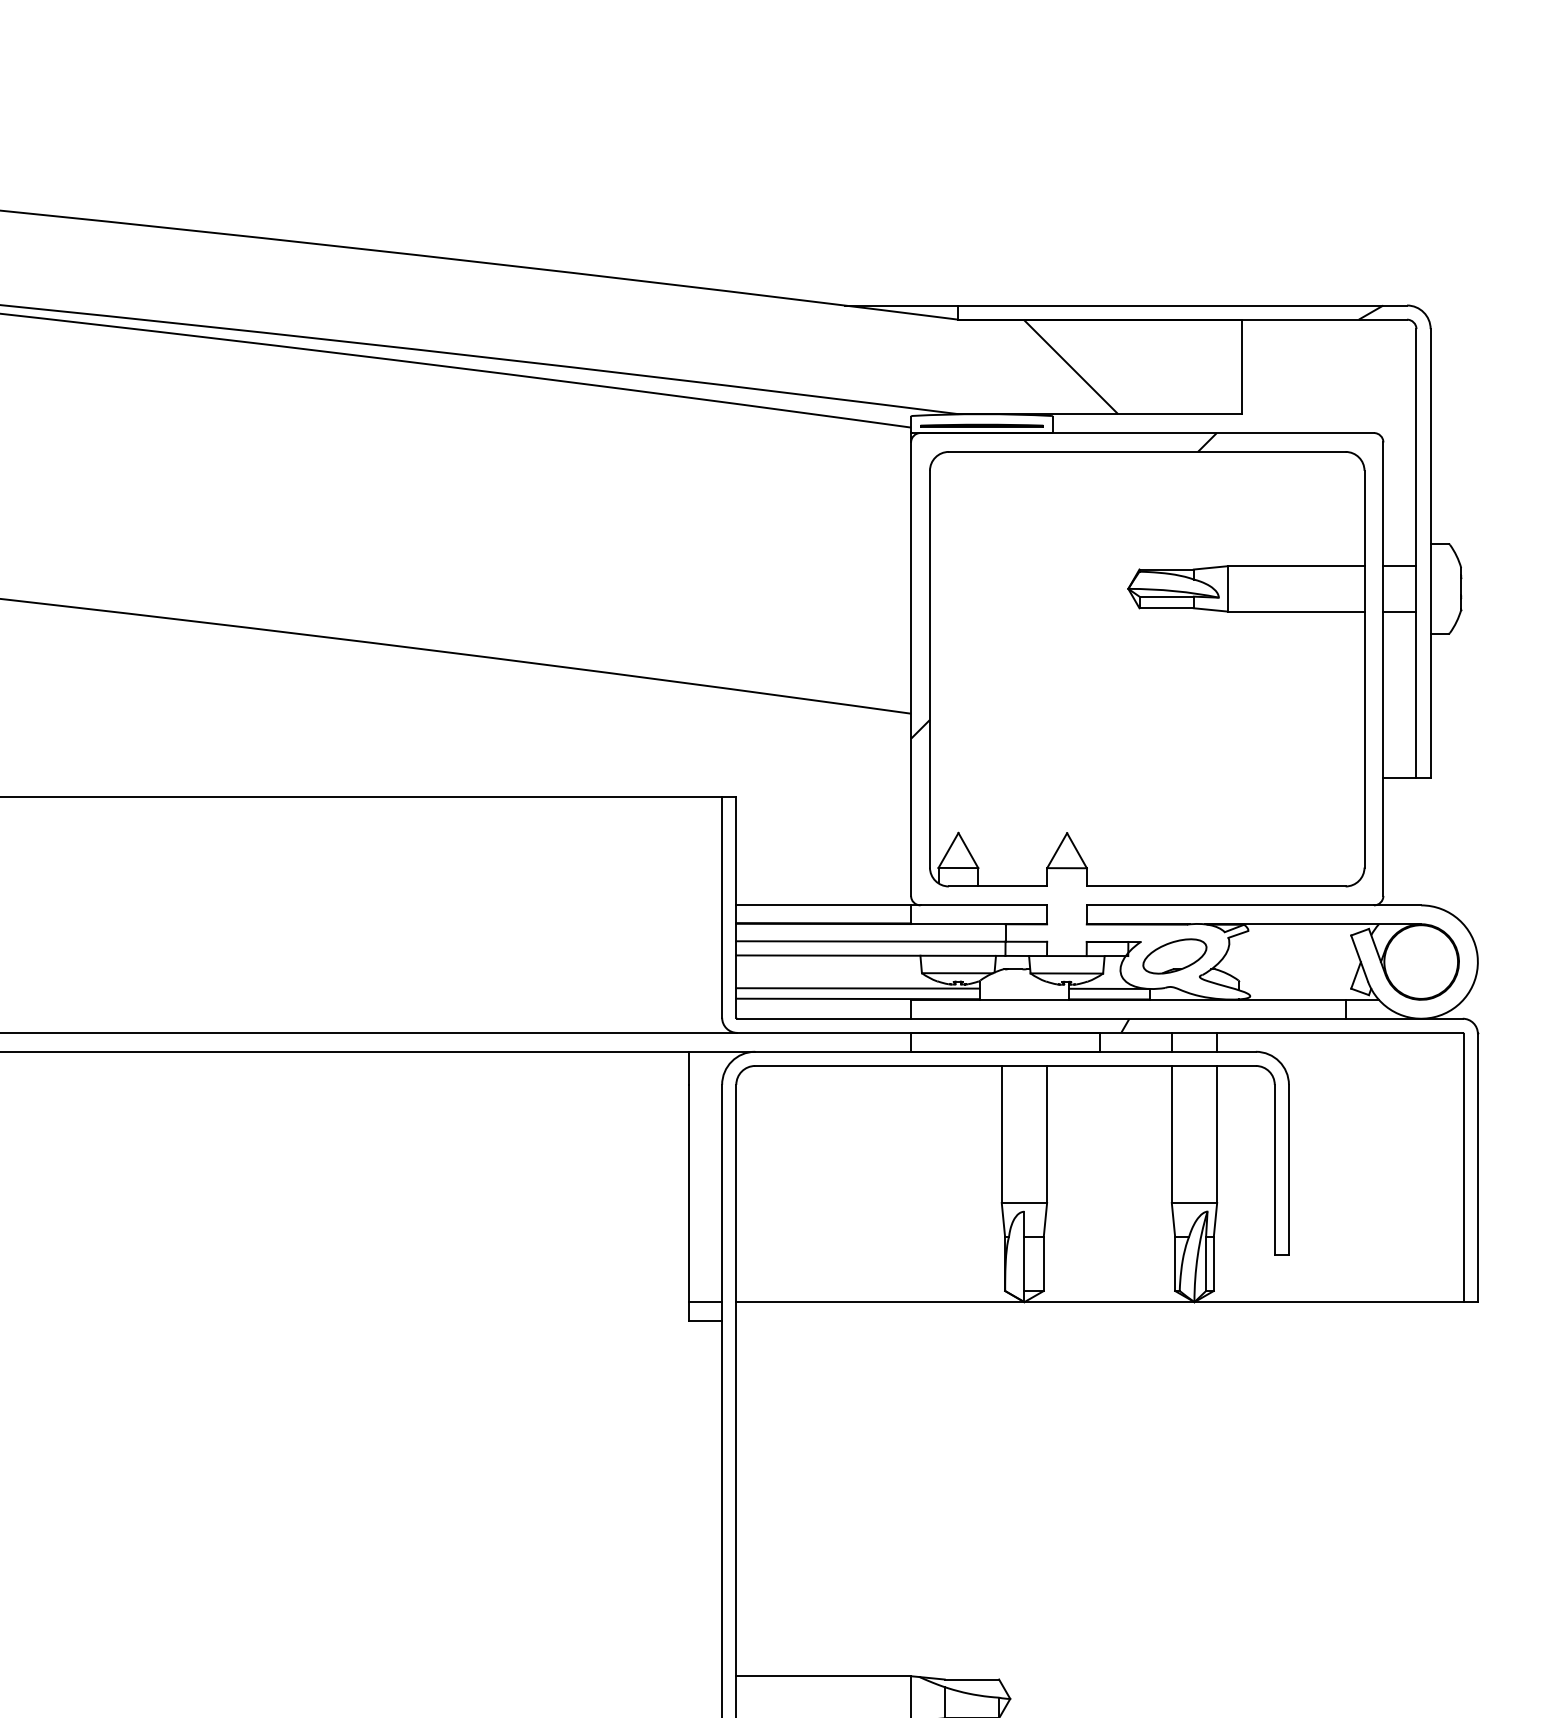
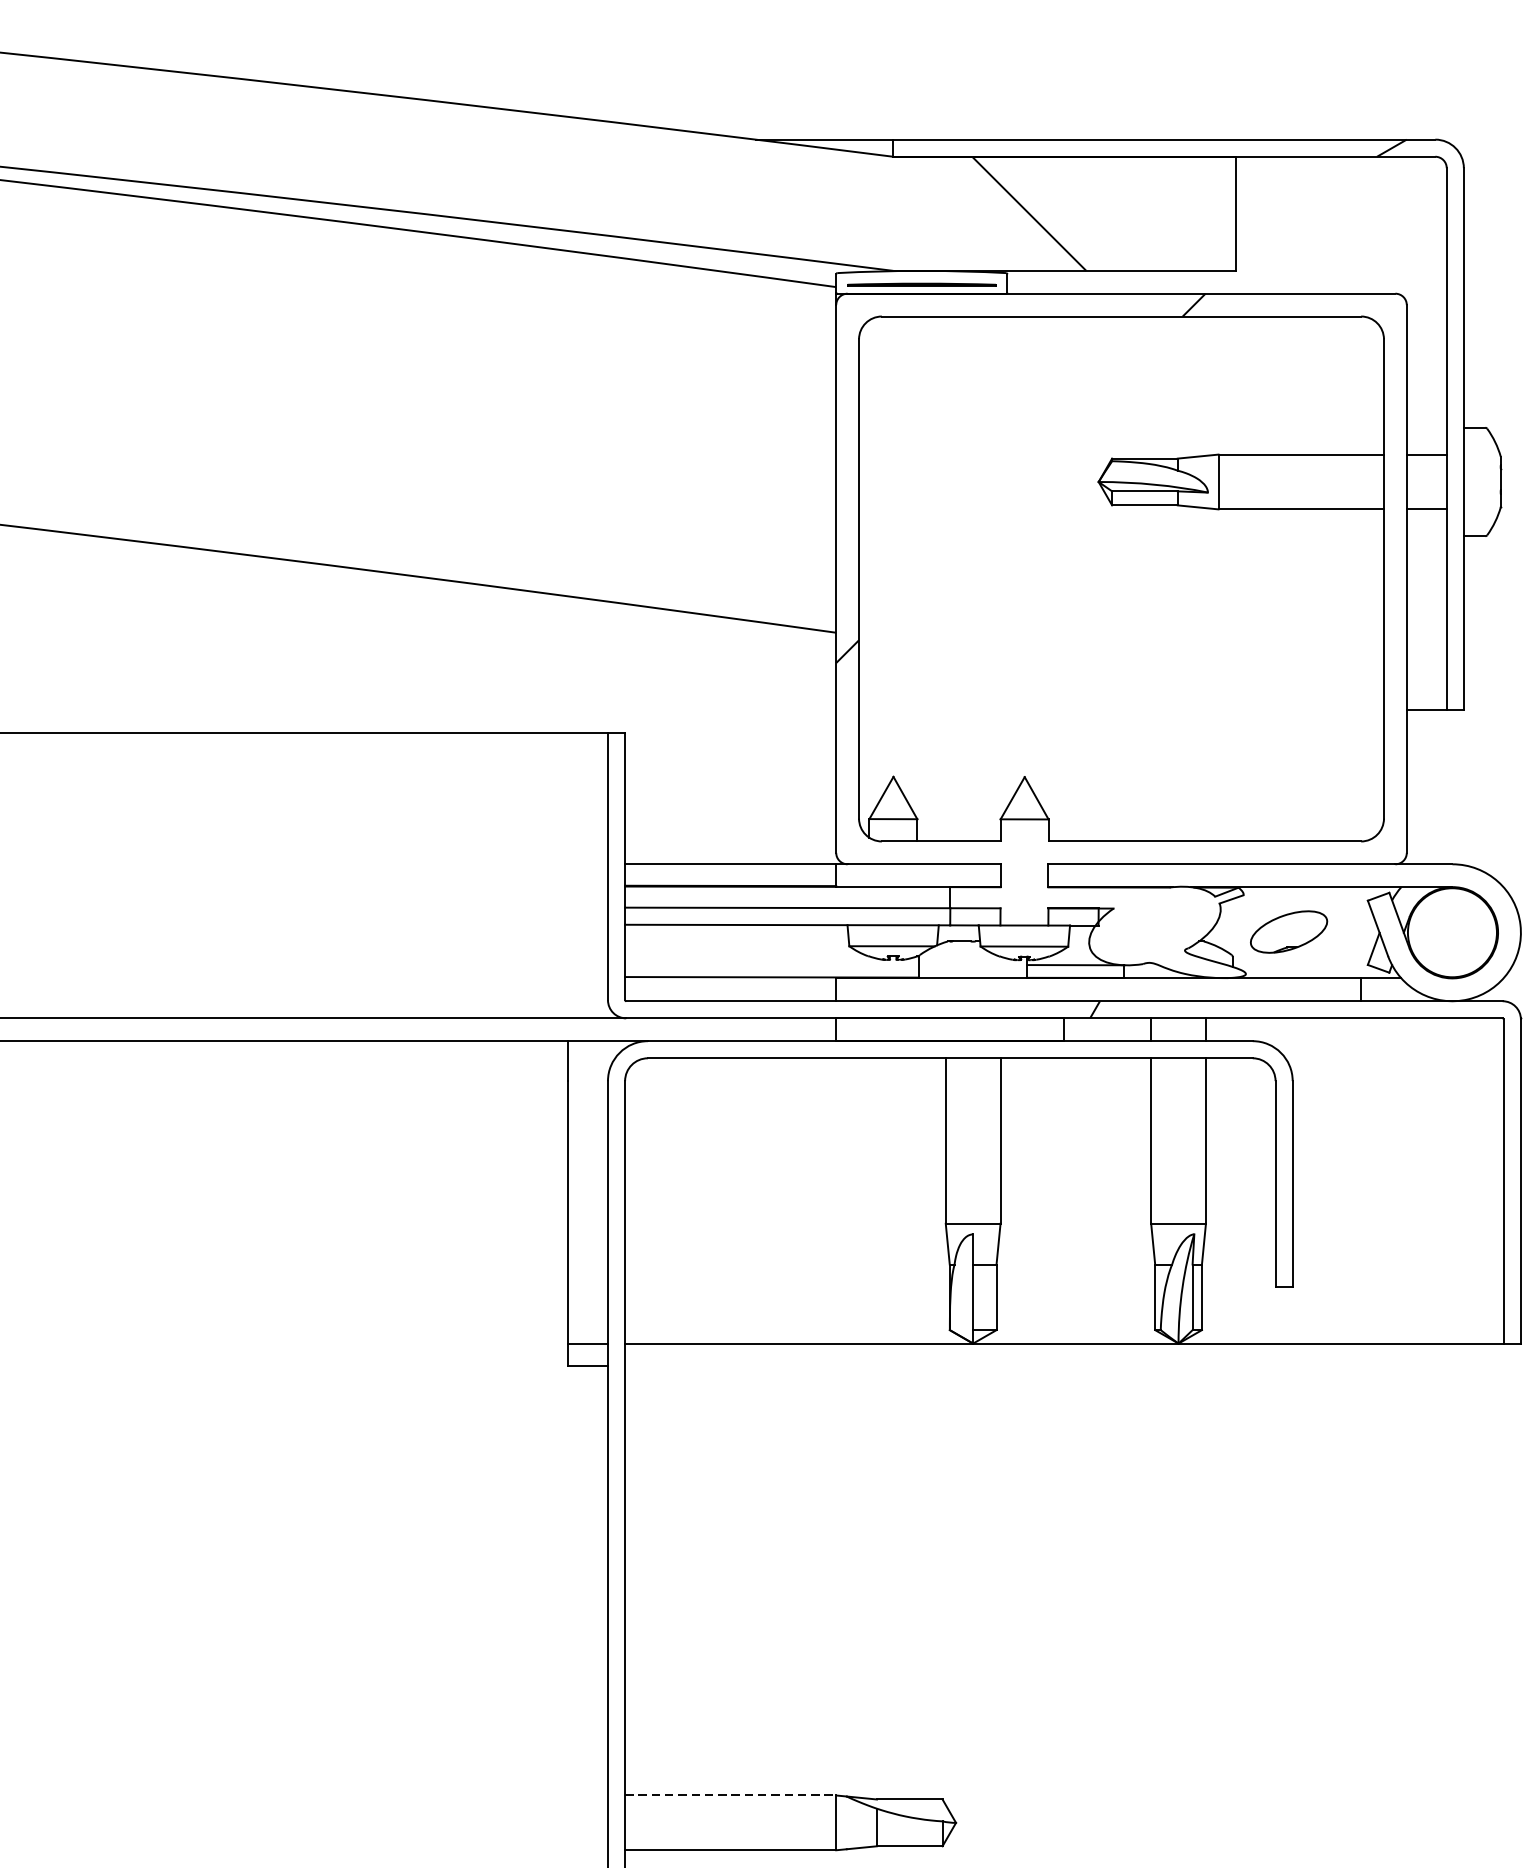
part: (1174, 956) -> (1288, 932), moved
line: (857, 988) -> (771, 964), removed
line: (824, 1676) -> (731, 1795), solid -> dashed

